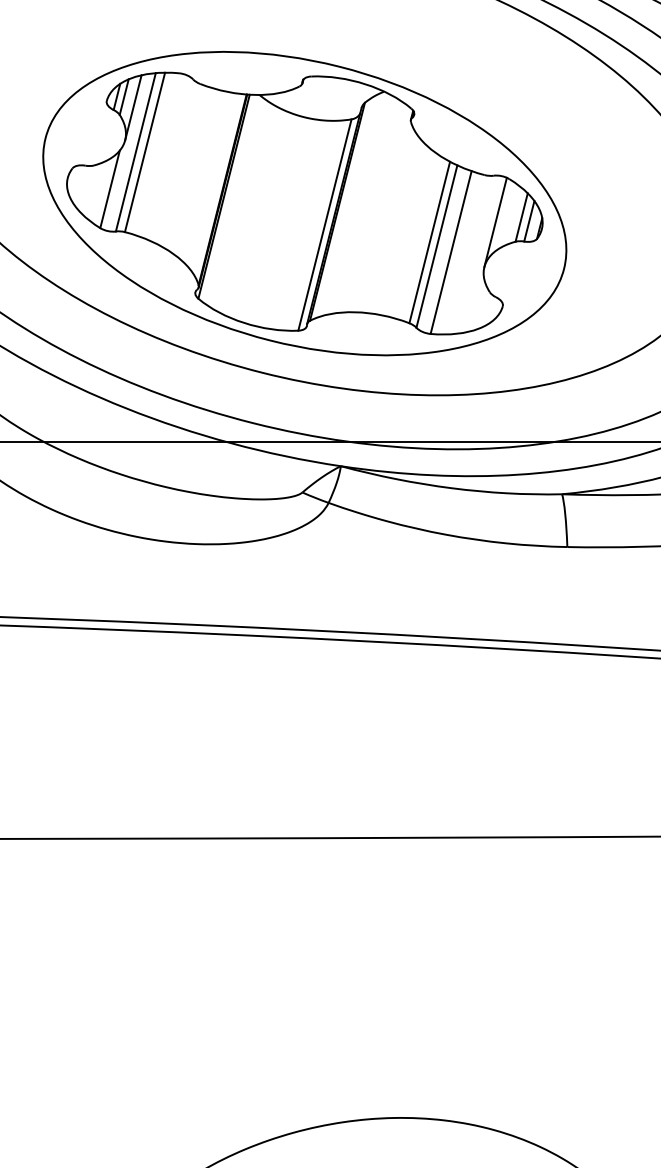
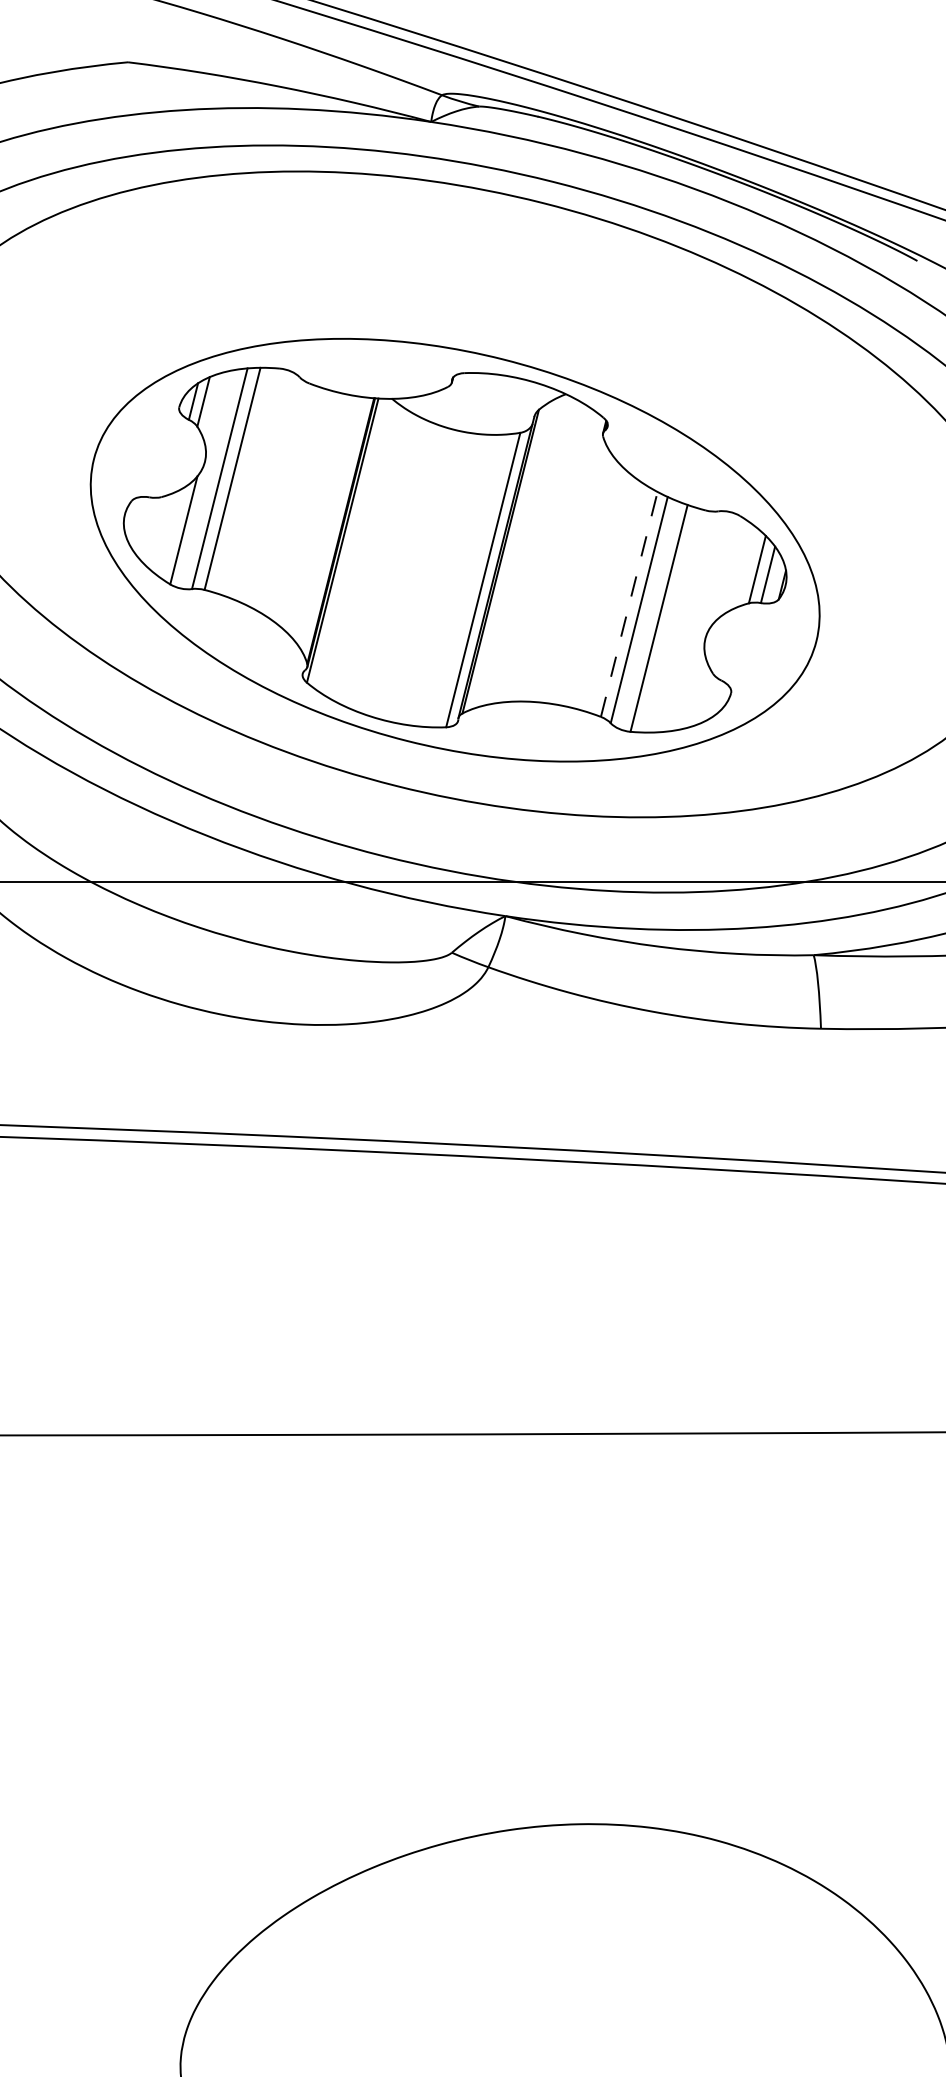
line: (132, 107) -> (215, 416), removed
line: (495, 222) -> (720, 576), removed
line: (429, 242) -> (629, 604), solid -> dashed

